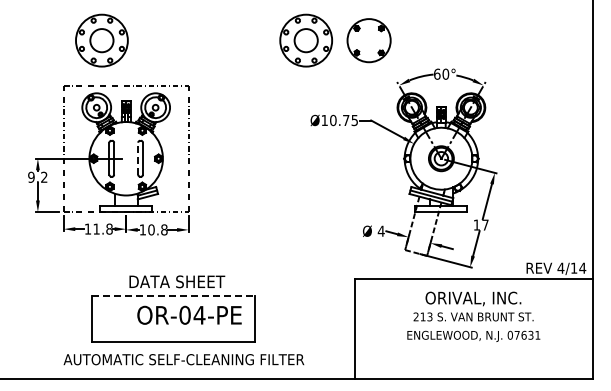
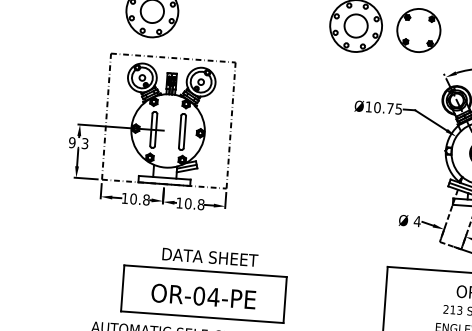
line: (138, 158) -> (180, 131), dashed -> solid
text: (44, 177) -> (85, 143), 9.2 -> 9.3
text: (96, 228) -> (133, 198), 11.8 -> 10.8
line: (174, 295) -> (206, 270), dashed -> solid
text: (189, 314) -> (203, 295), moved

